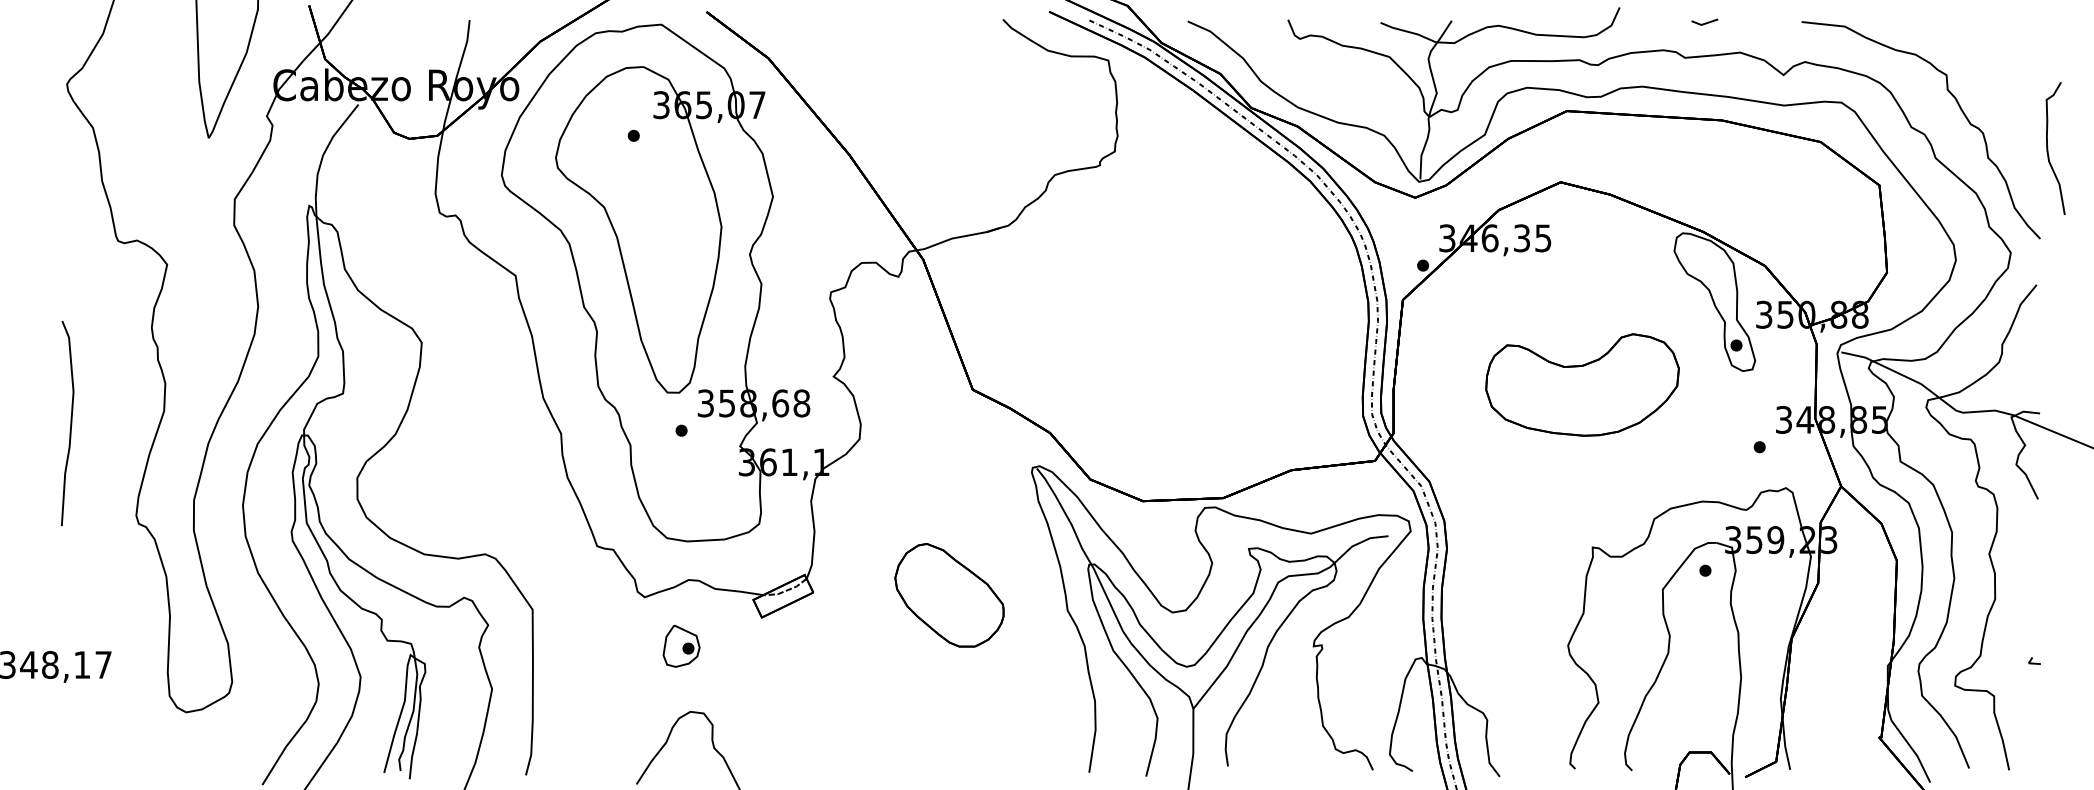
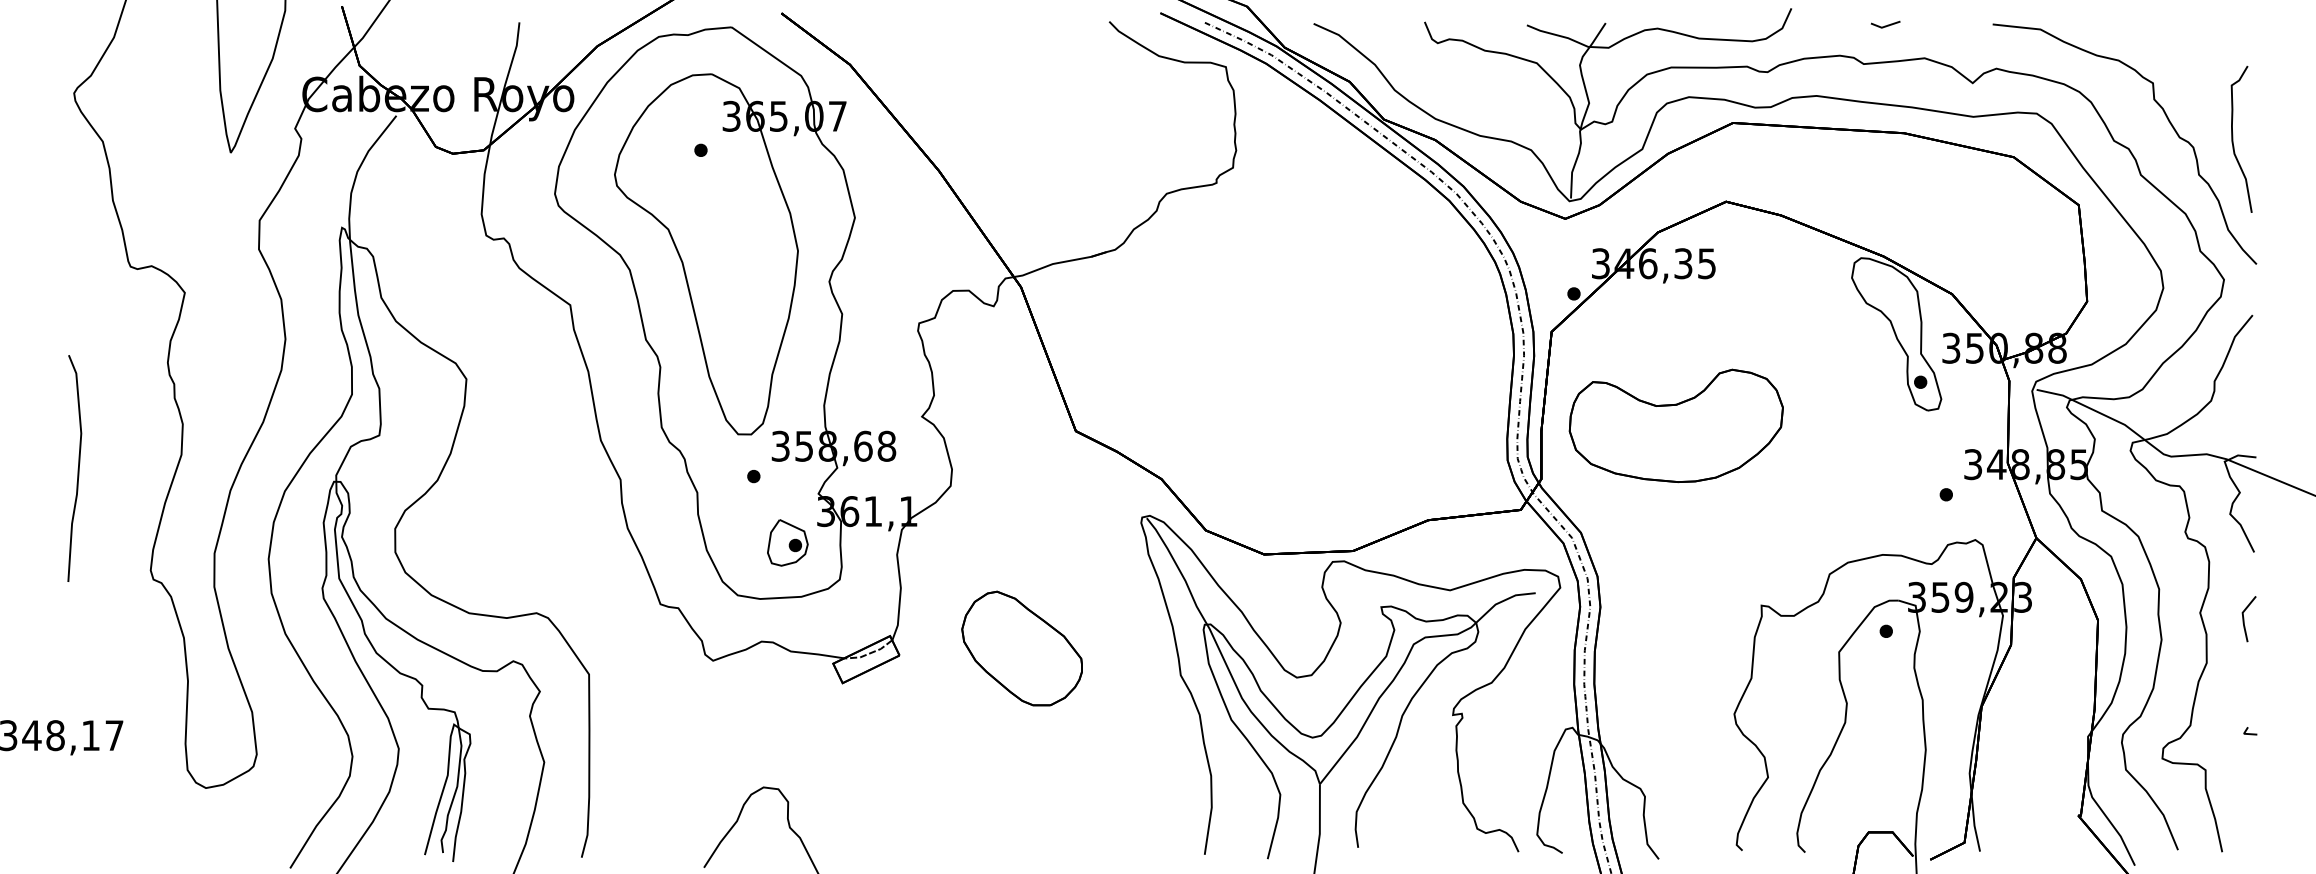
curve: (2048, 147) -> (2233, 138), moved
part: (1581, 384) -> (1675, 425), moved
line: (2029, 559) -> (2244, 619), added
part: (948, 595) -> (1021, 648), moved
part: (681, 645) -> (787, 542), moved

